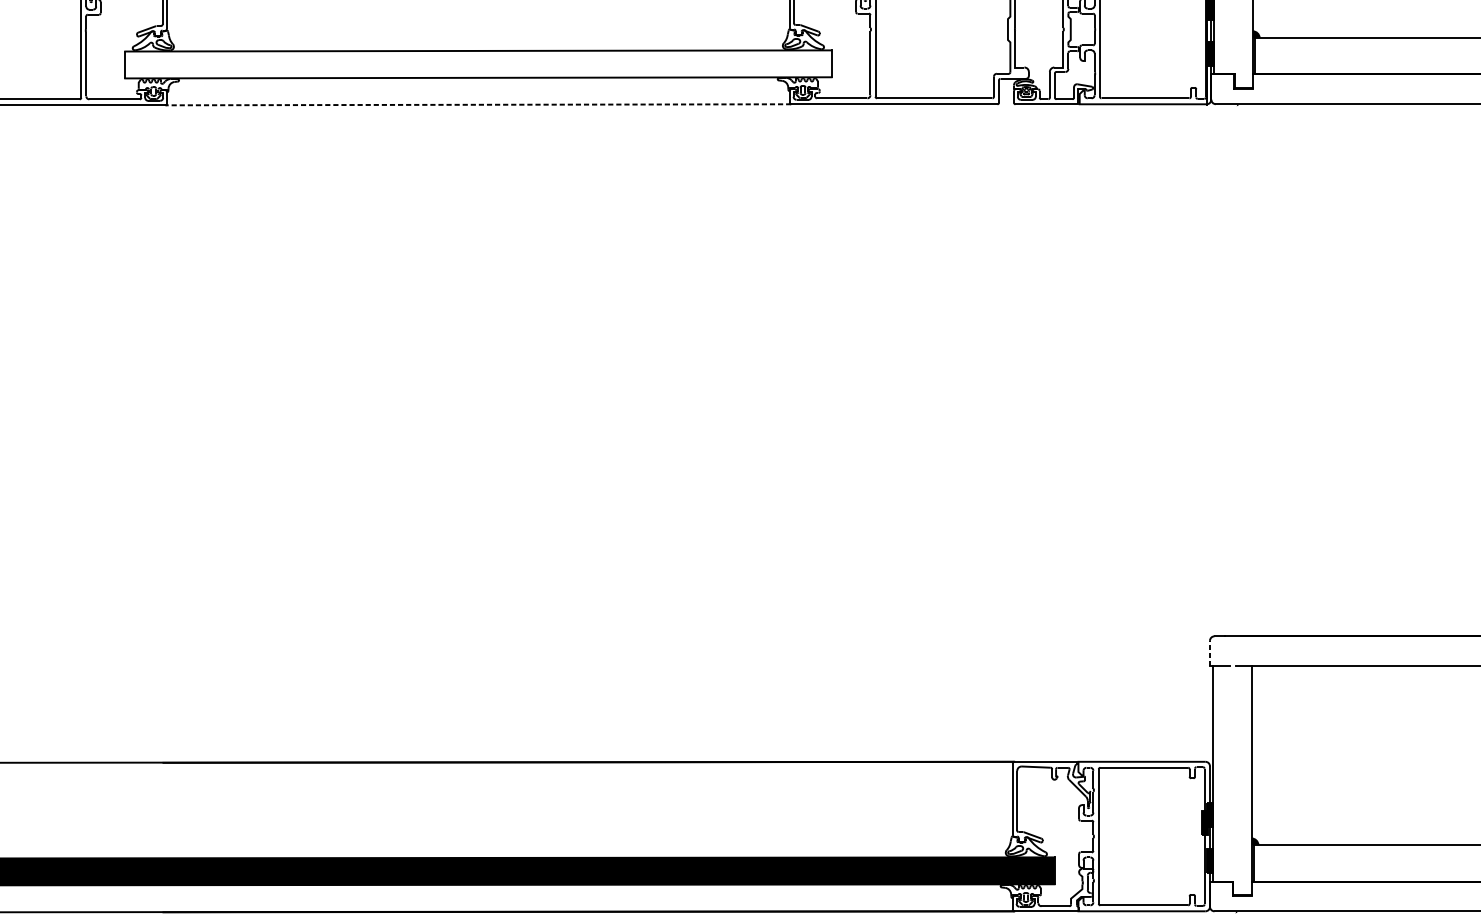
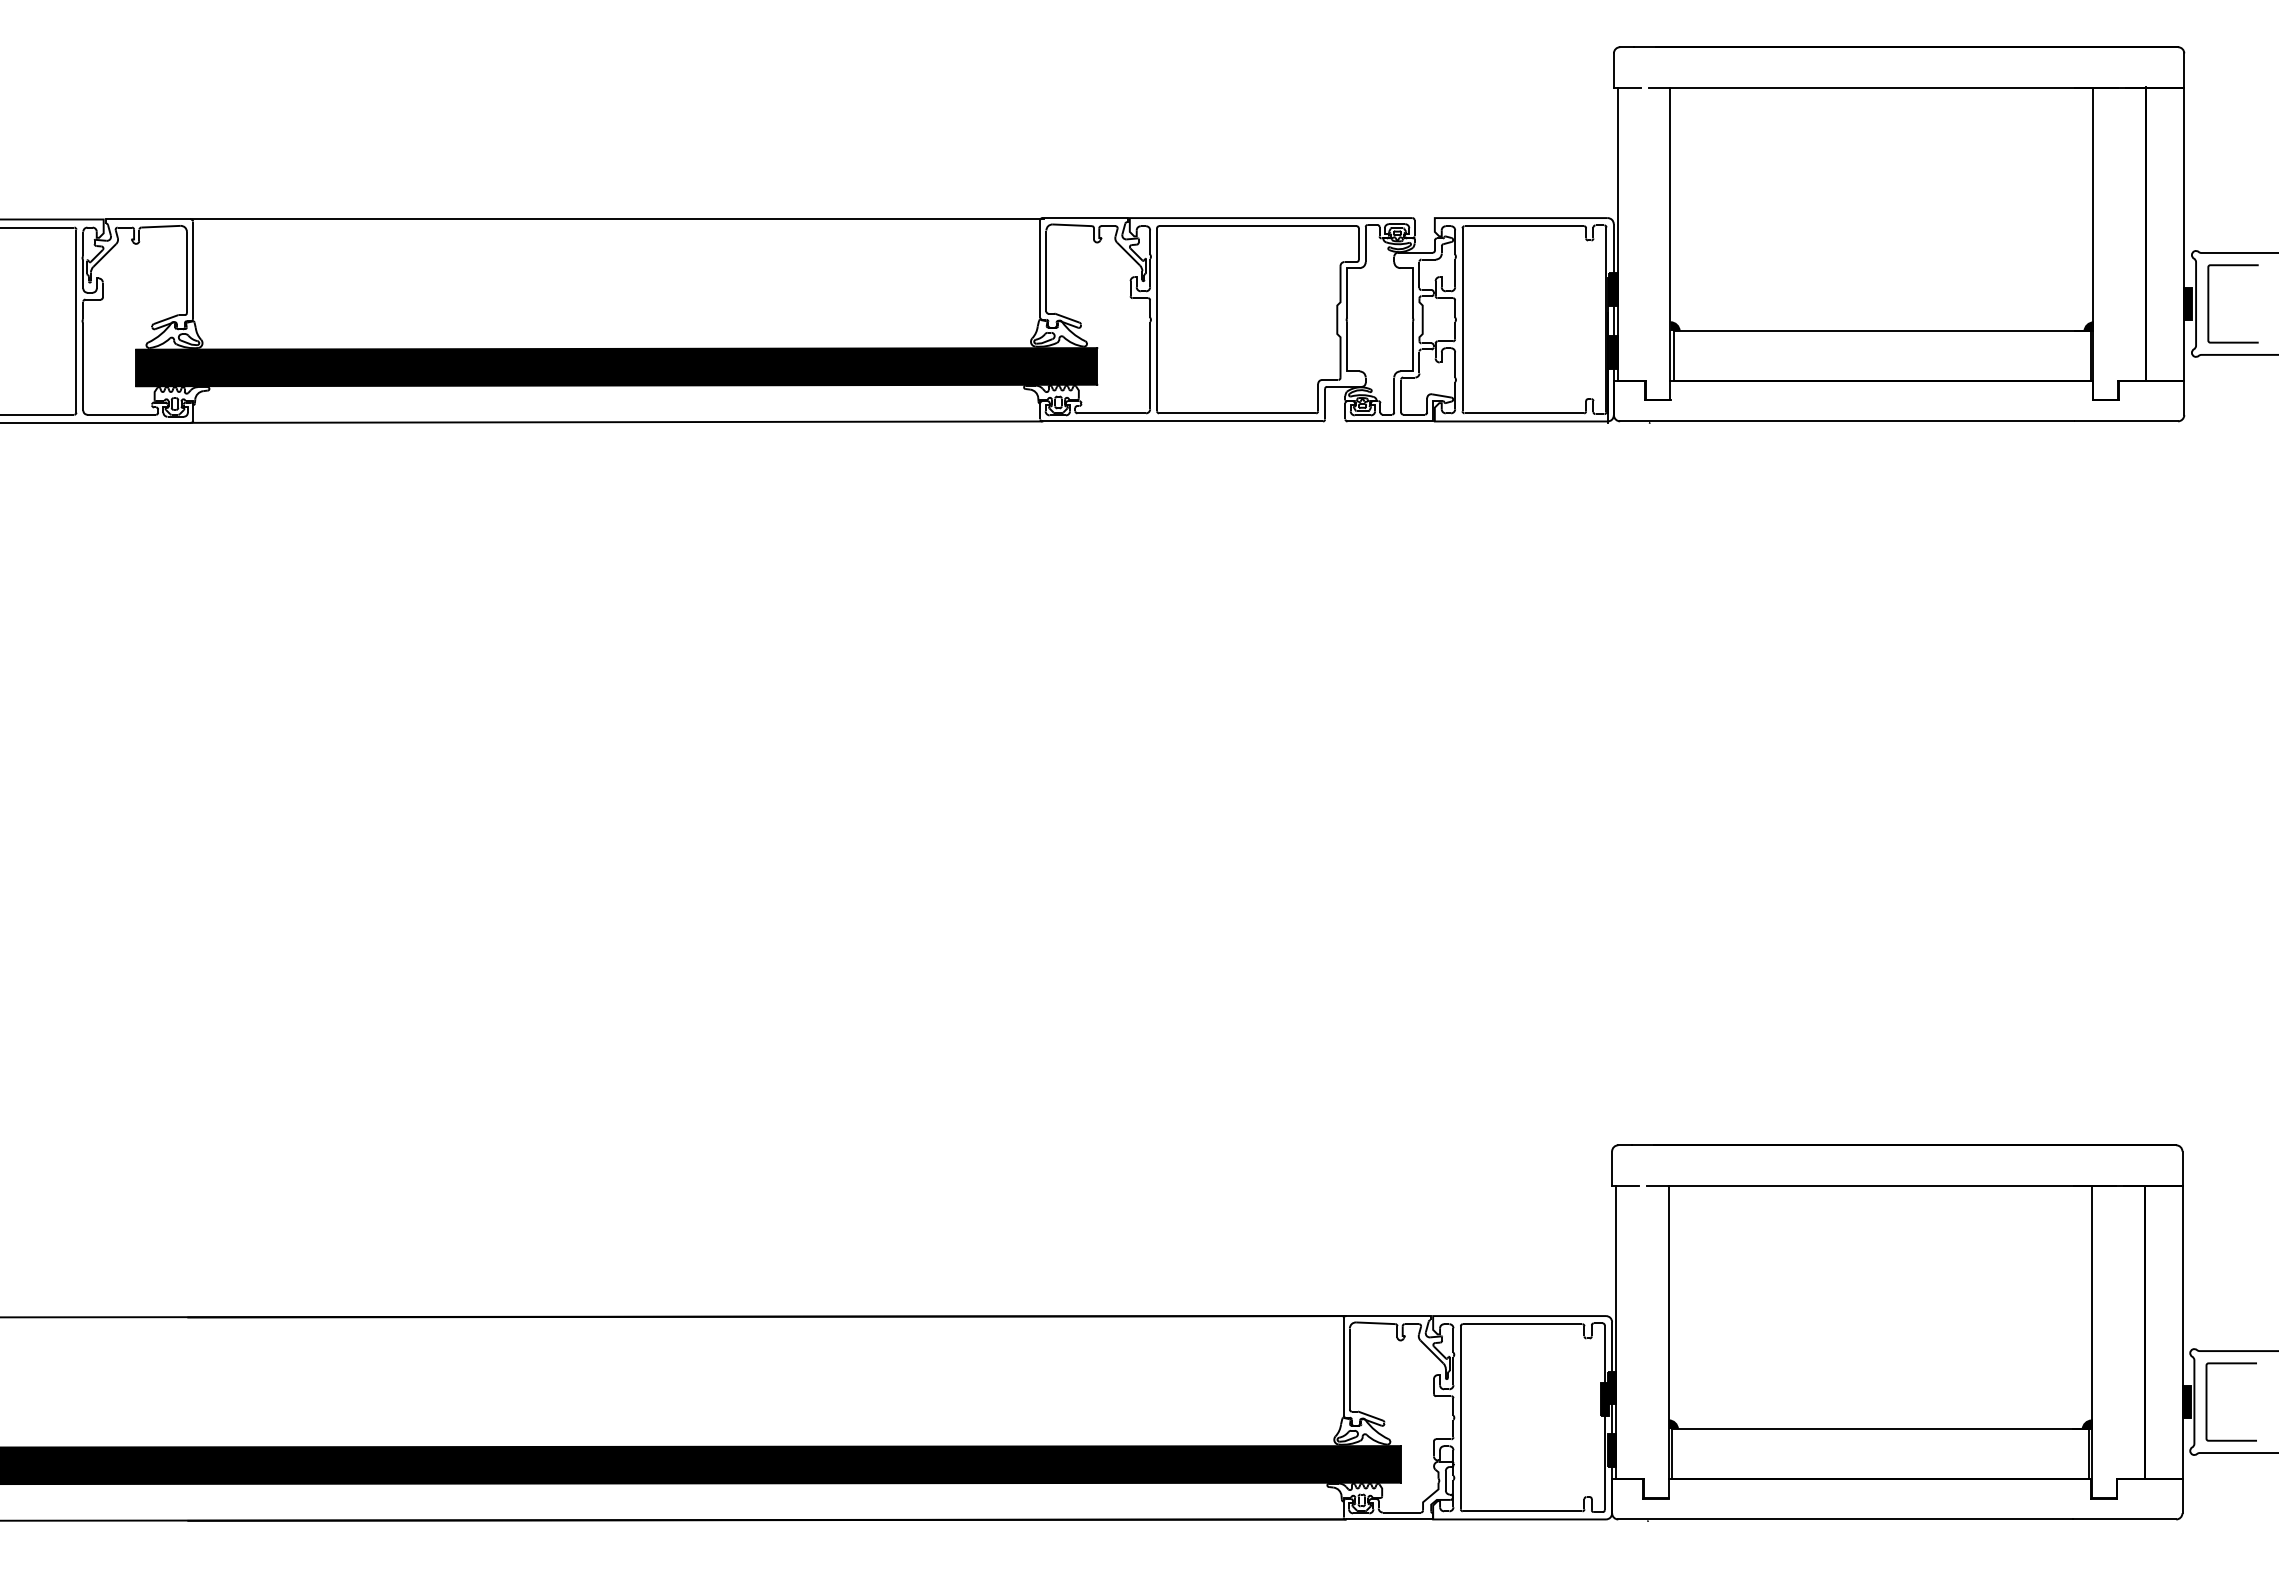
fill: (478, 64) -> (616, 367), added
line: (478, 105) -> (616, 422), dashed -> solid
line: (1210, 653) -> (1612, 1168), dashed -> solid

